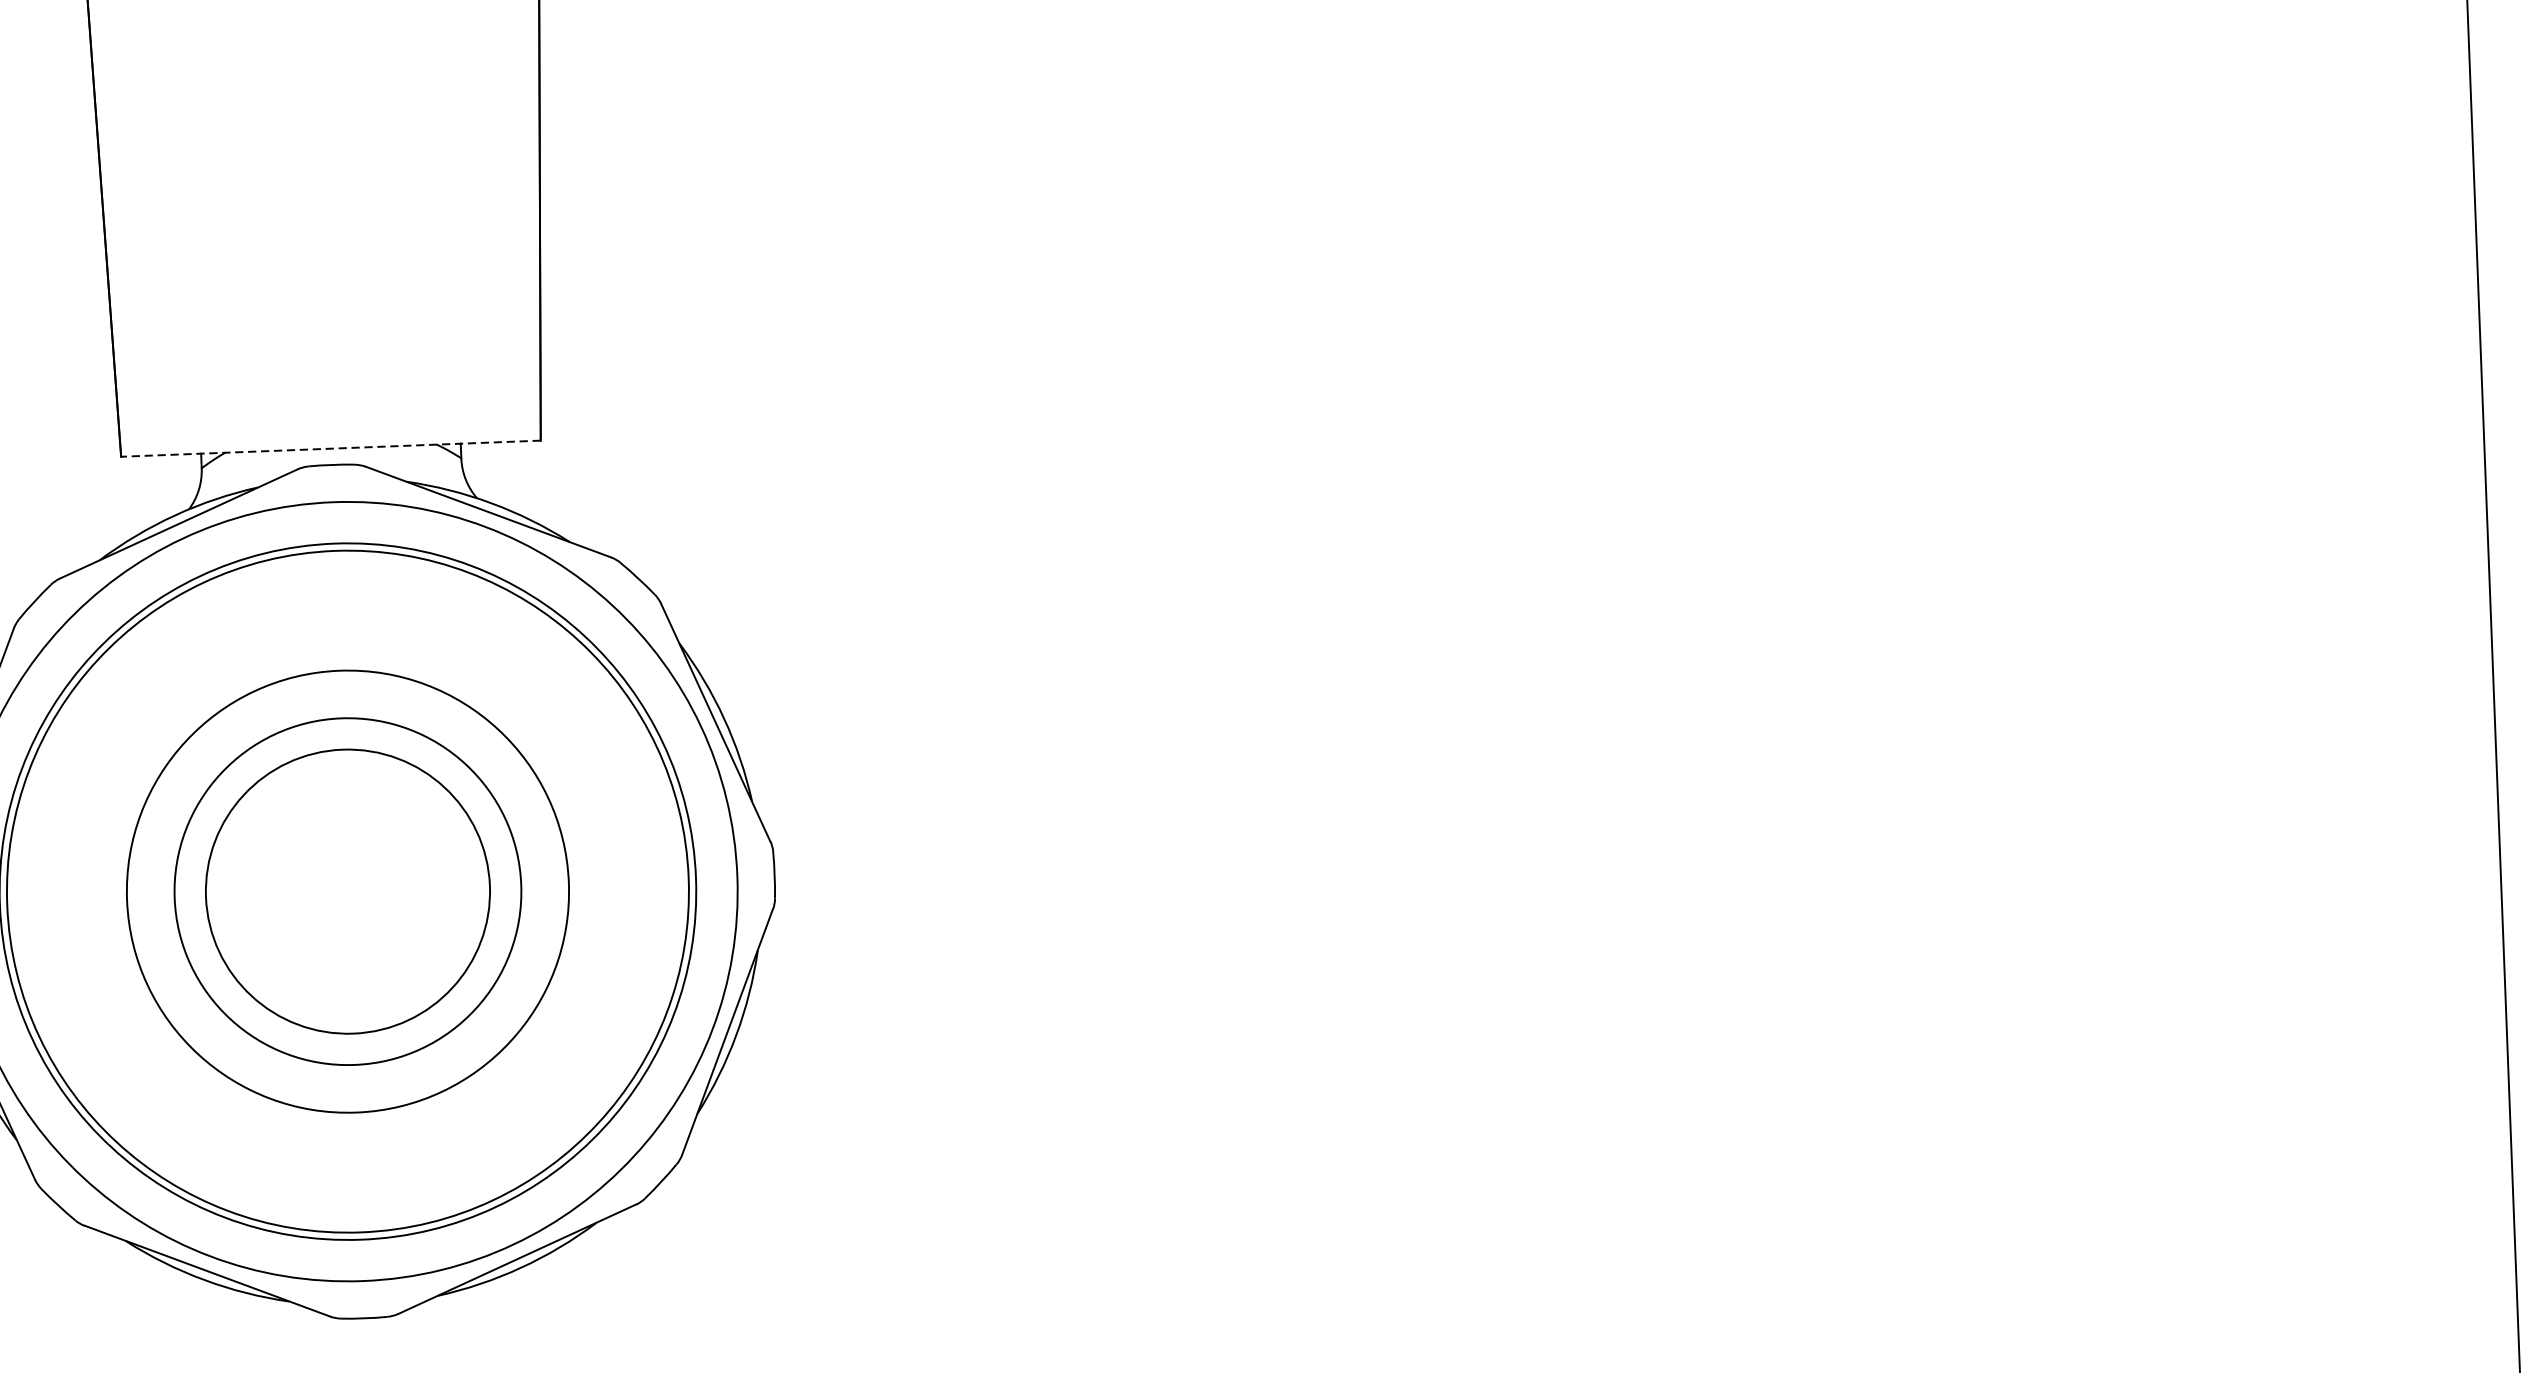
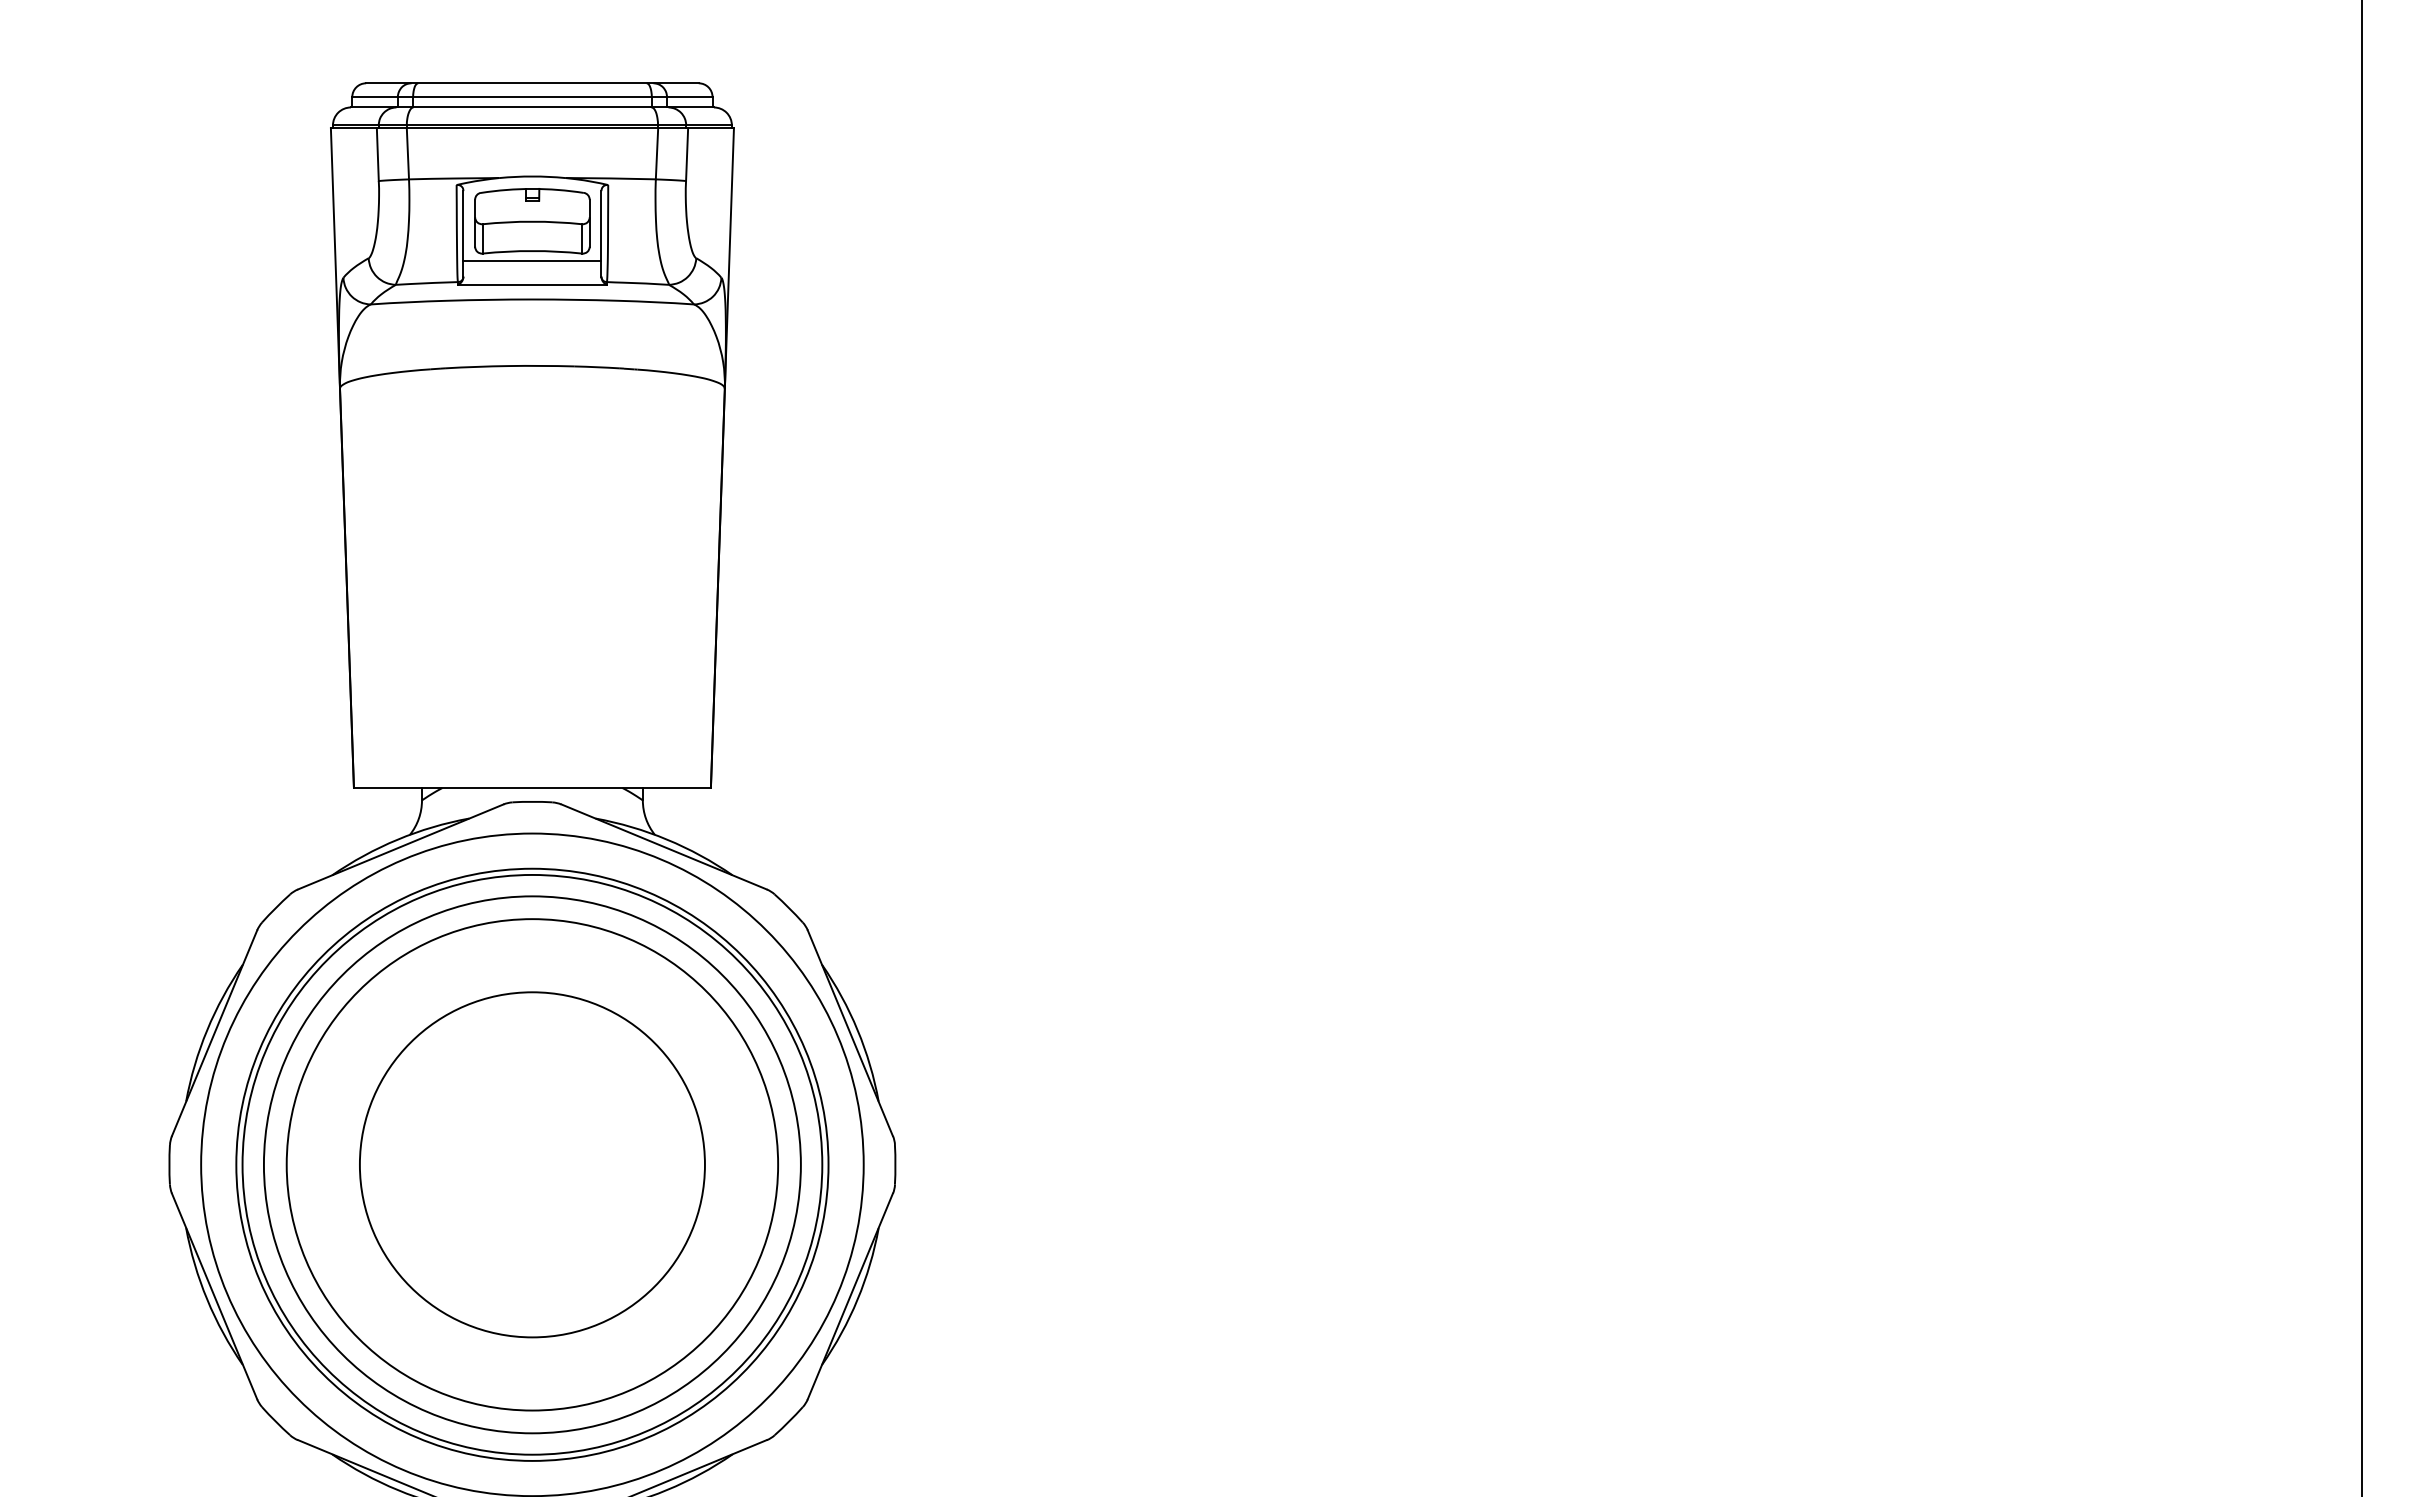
line: (329, 449) -> (531, 788), dashed -> solid
circle: (346, 891) -> (531, 1164), size x1.43
circle: (346, 891) -> (531, 1164), size x1.43
circle: (348, 891) -> (532, 1164), size x1.67

